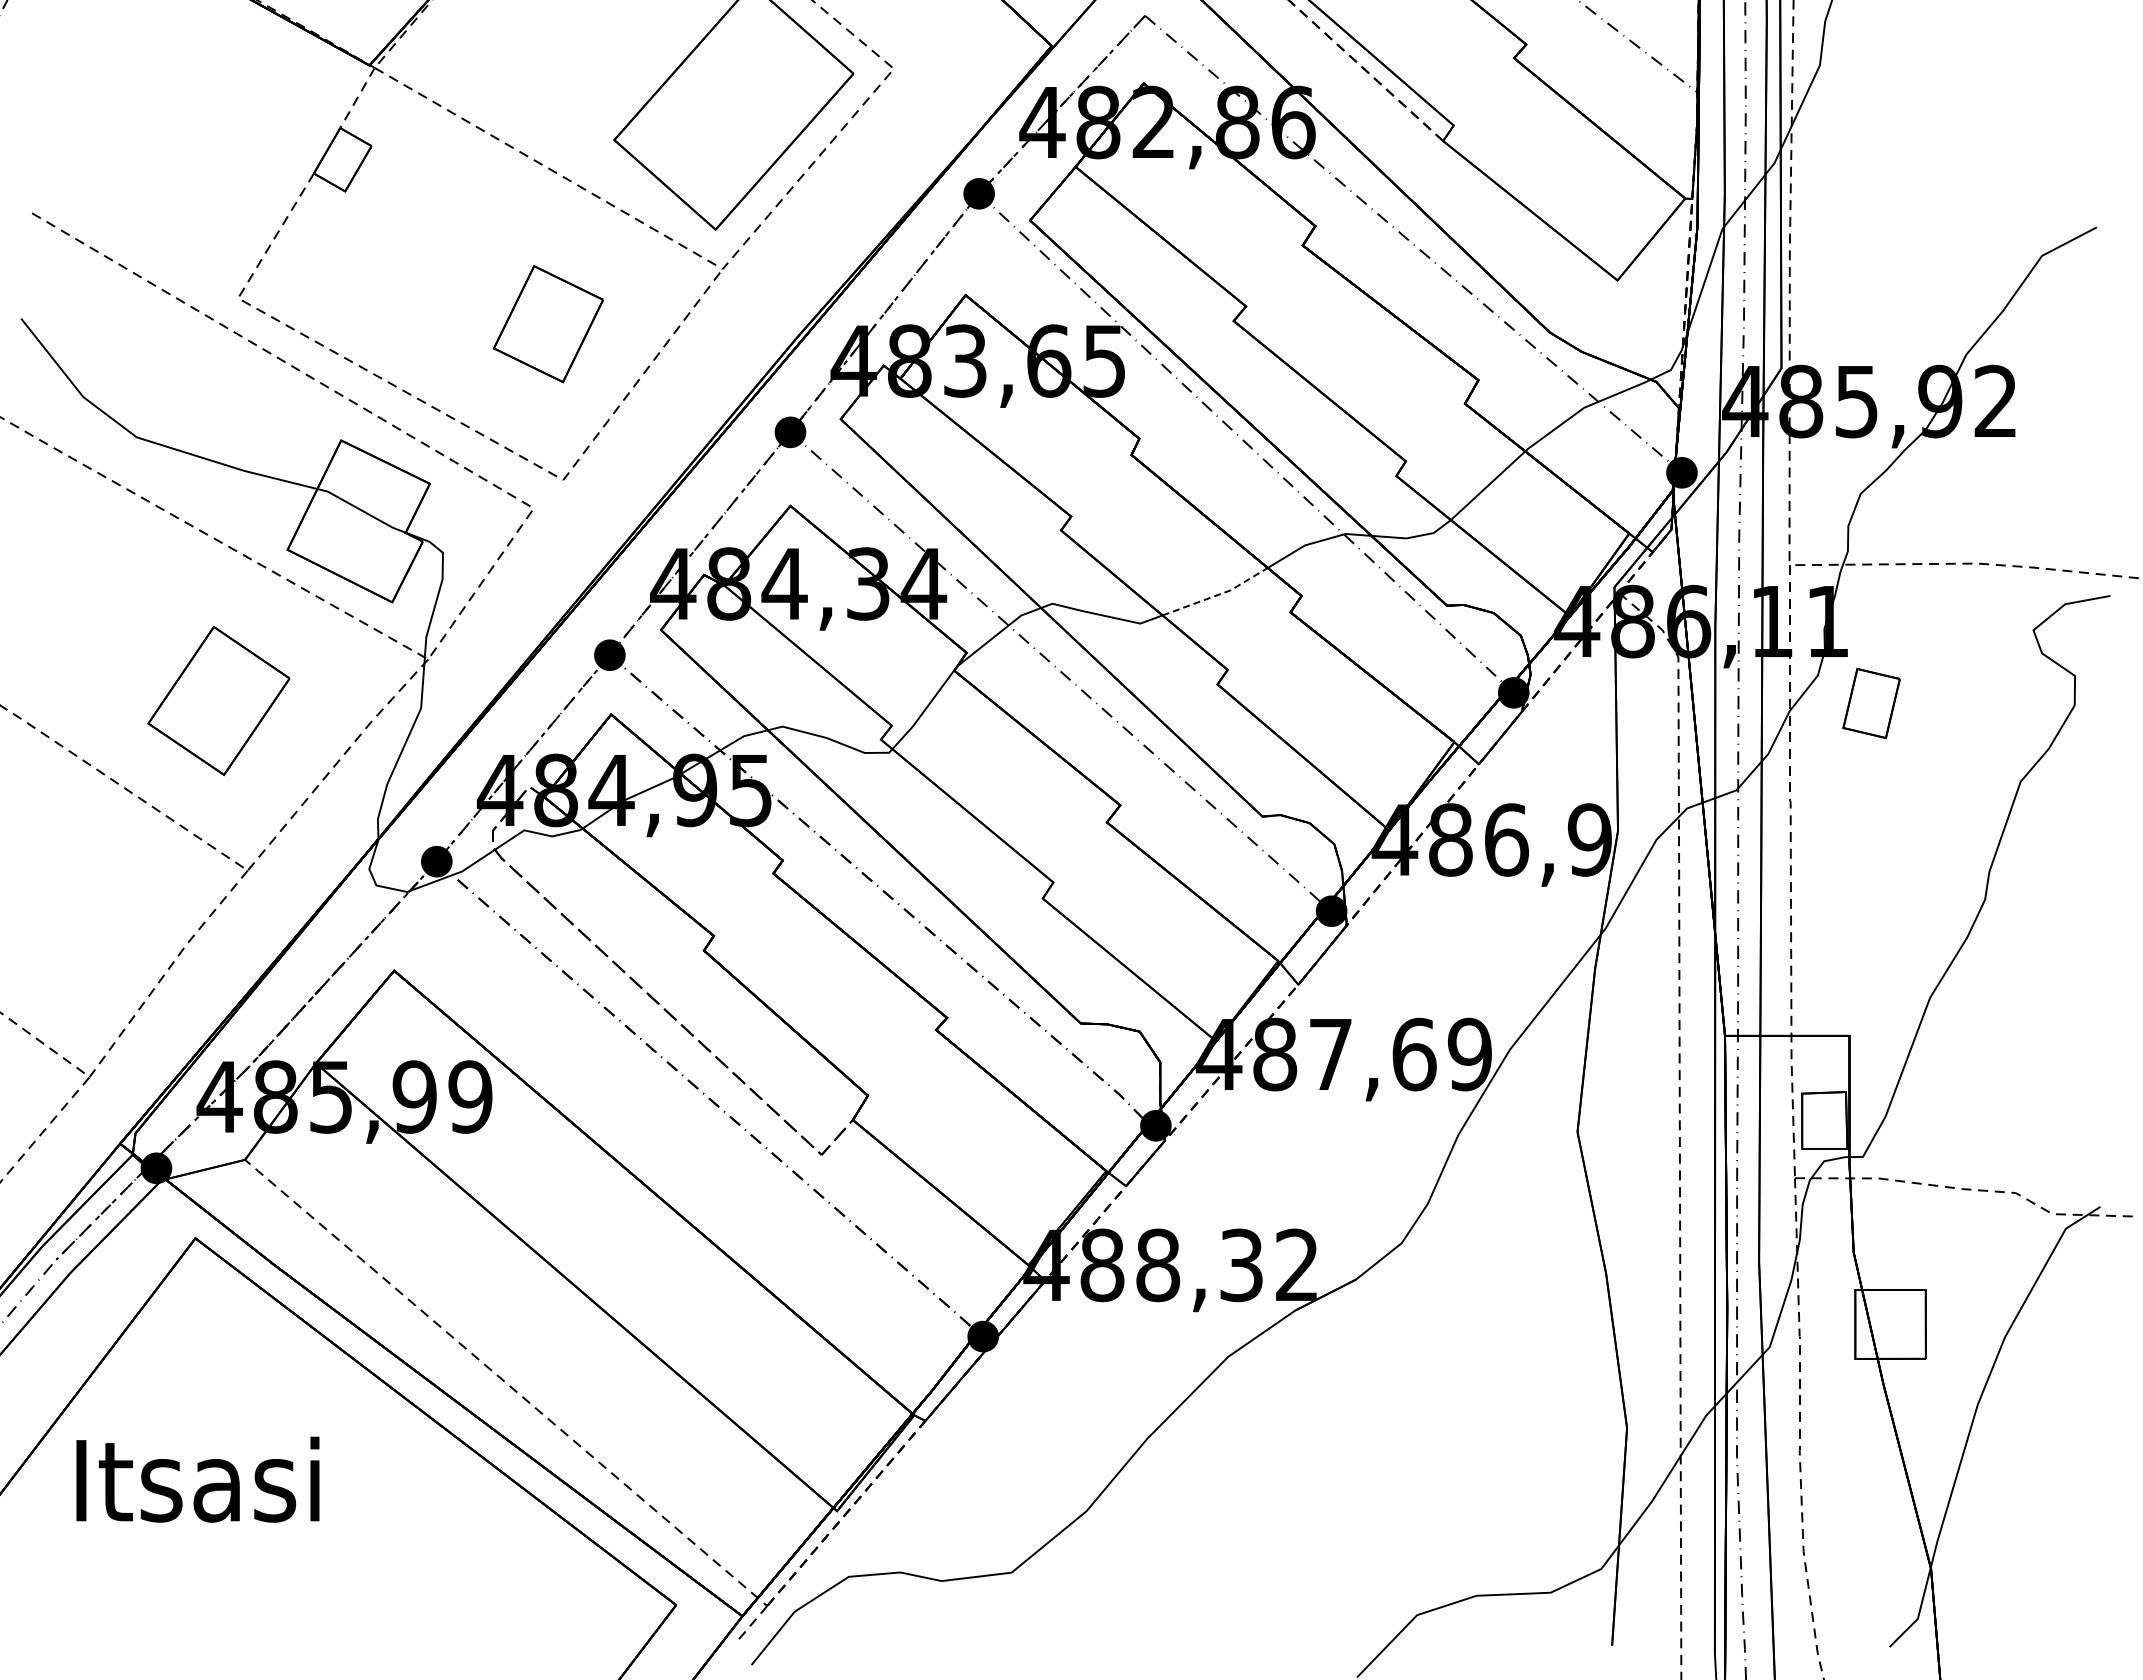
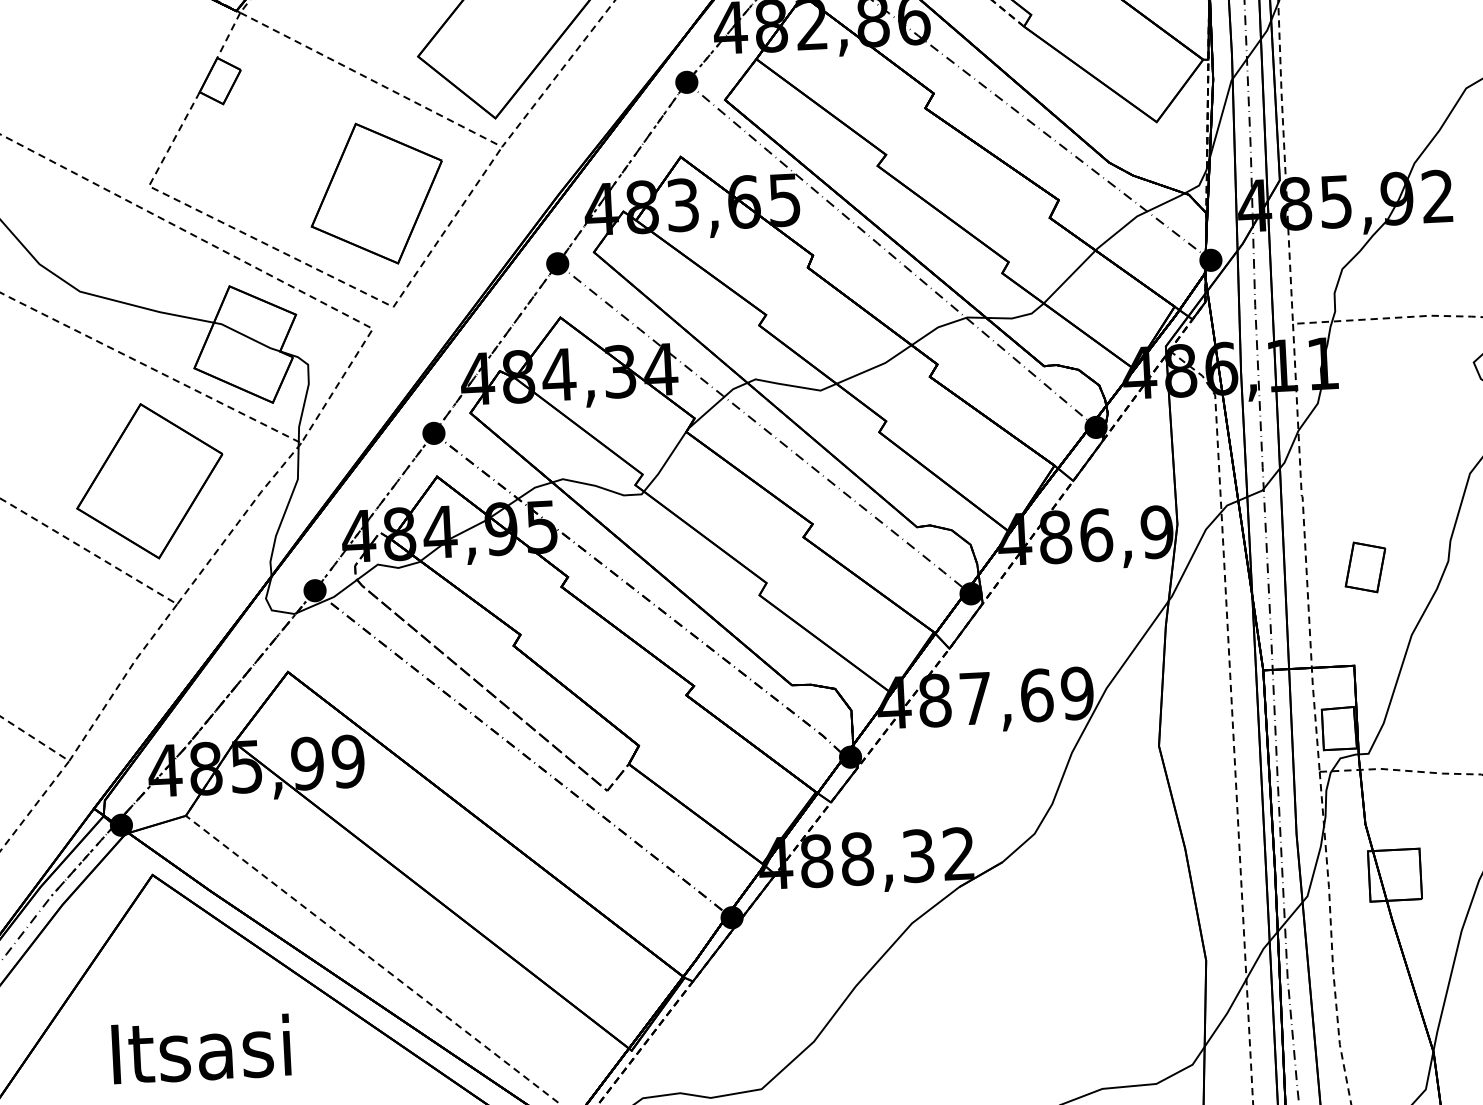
part: (548, 323) -> (376, 193), size x1.67
line: (1217, 595) -> (875, 367), dashed -> solid
part: (218, 700) -> (149, 480), size x1.43
part: (1871, 703) -> (1365, 567), moved
text: (197, 1479) -> (201, 1049), moved

